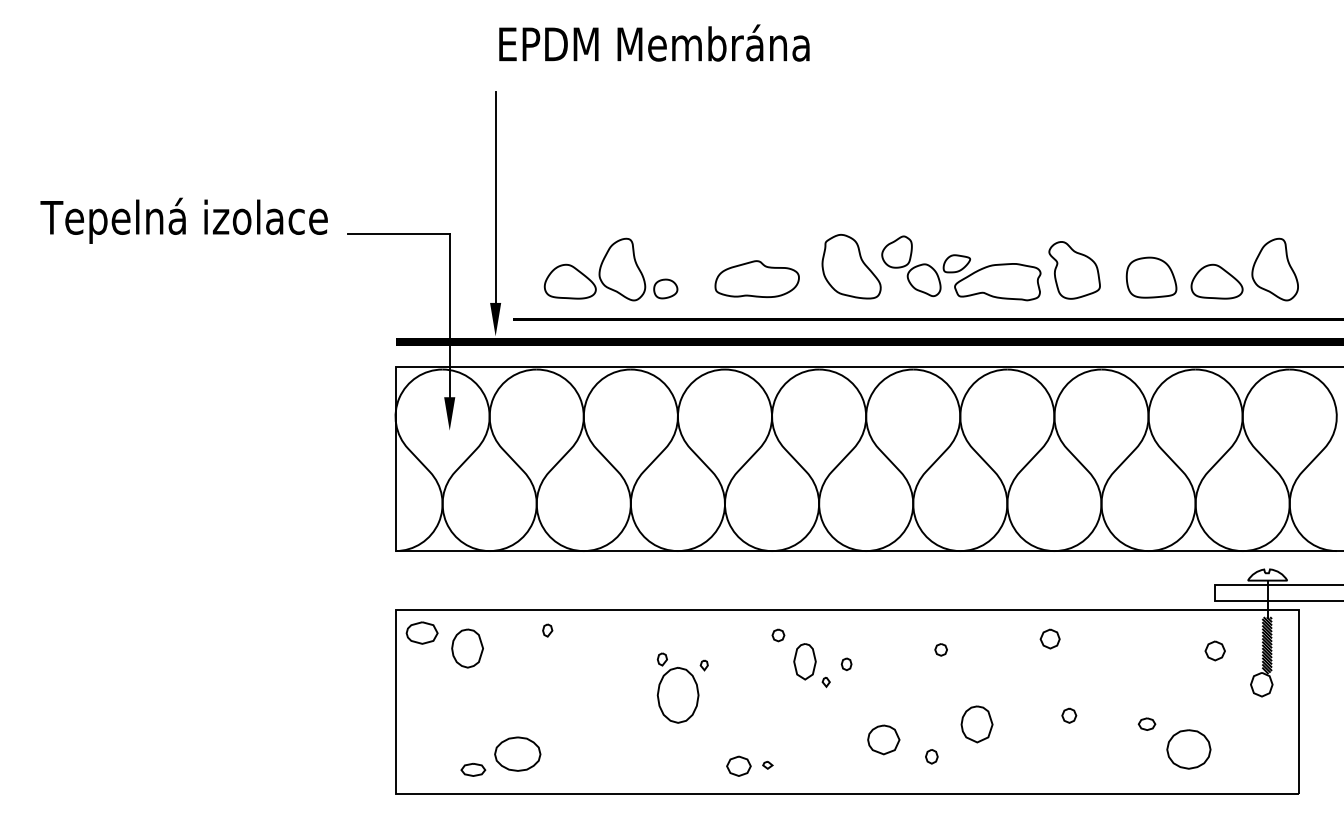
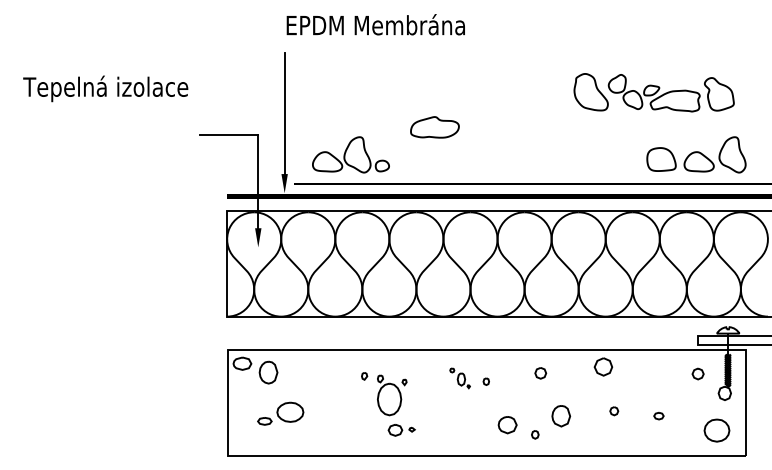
text: (183, 220) -> (105, 88), moved
part: (960, 267) -> (653, 92), moved
part: (756, 279) -> (434, 127), moved
part: (547, 630) -> (364, 376), moved
part: (1048, 639) -> (602, 367), size x1.6
part: (940, 650) -> (540, 373), size x1.6
part: (799, 658) -> (459, 378), size x0.6
part: (1188, 749) -> (716, 430), moved
part: (500, 756) -> (280, 413), moved
part: (749, 766) -> (401, 430), moved

